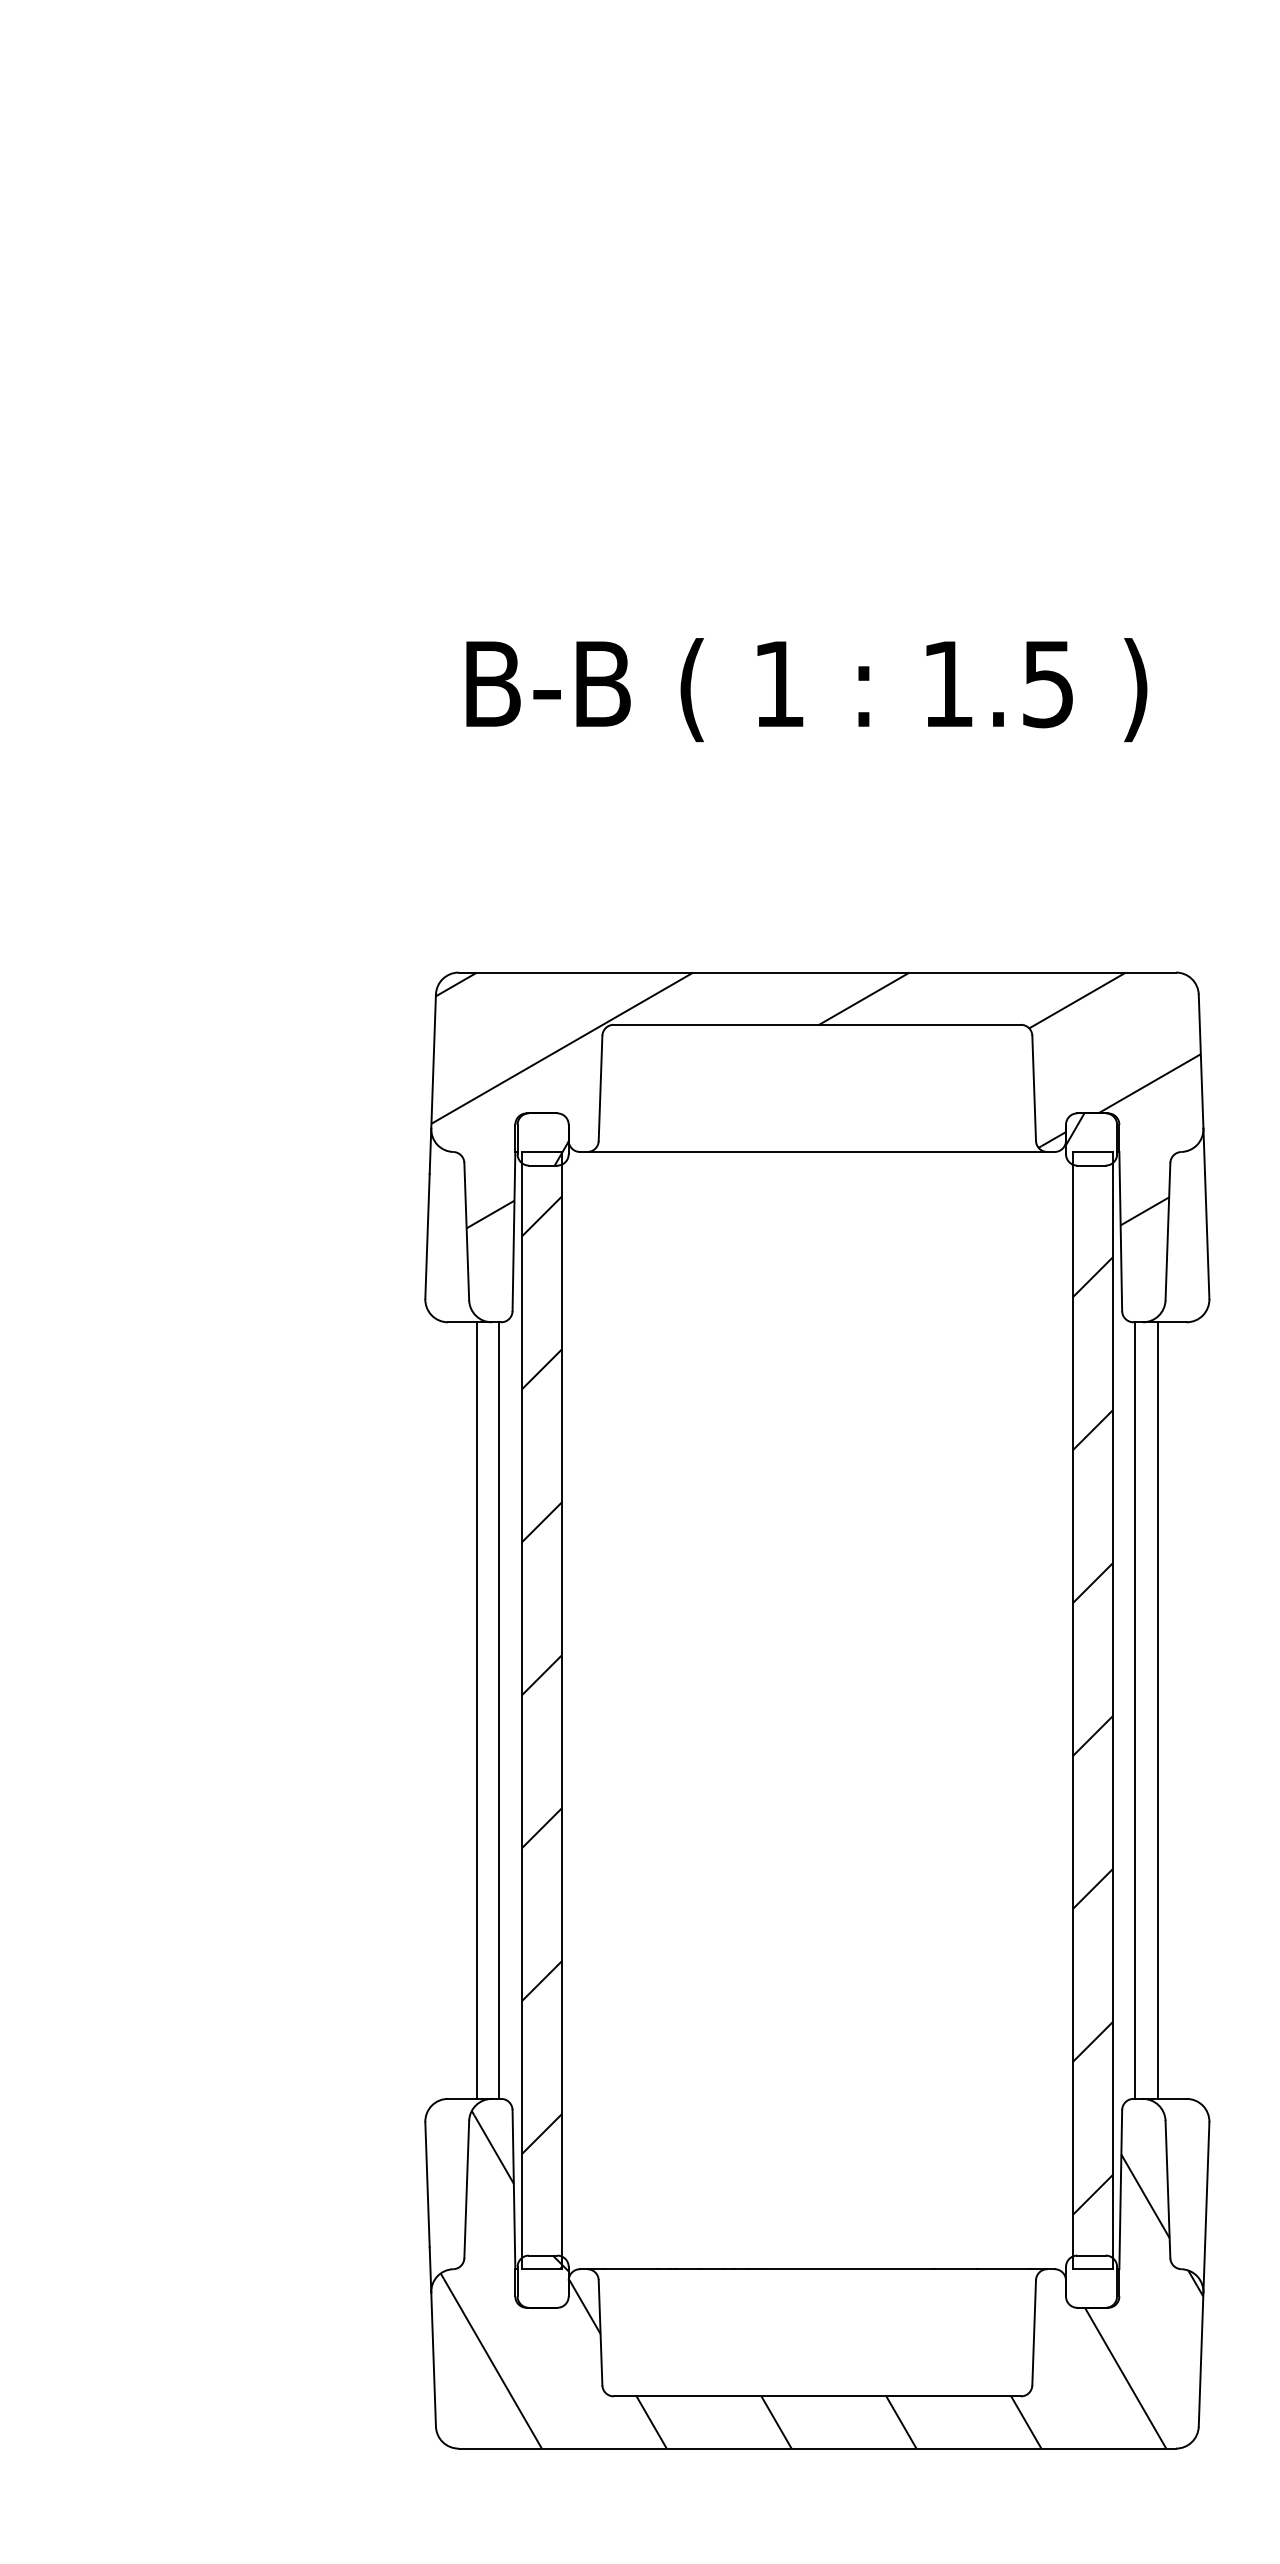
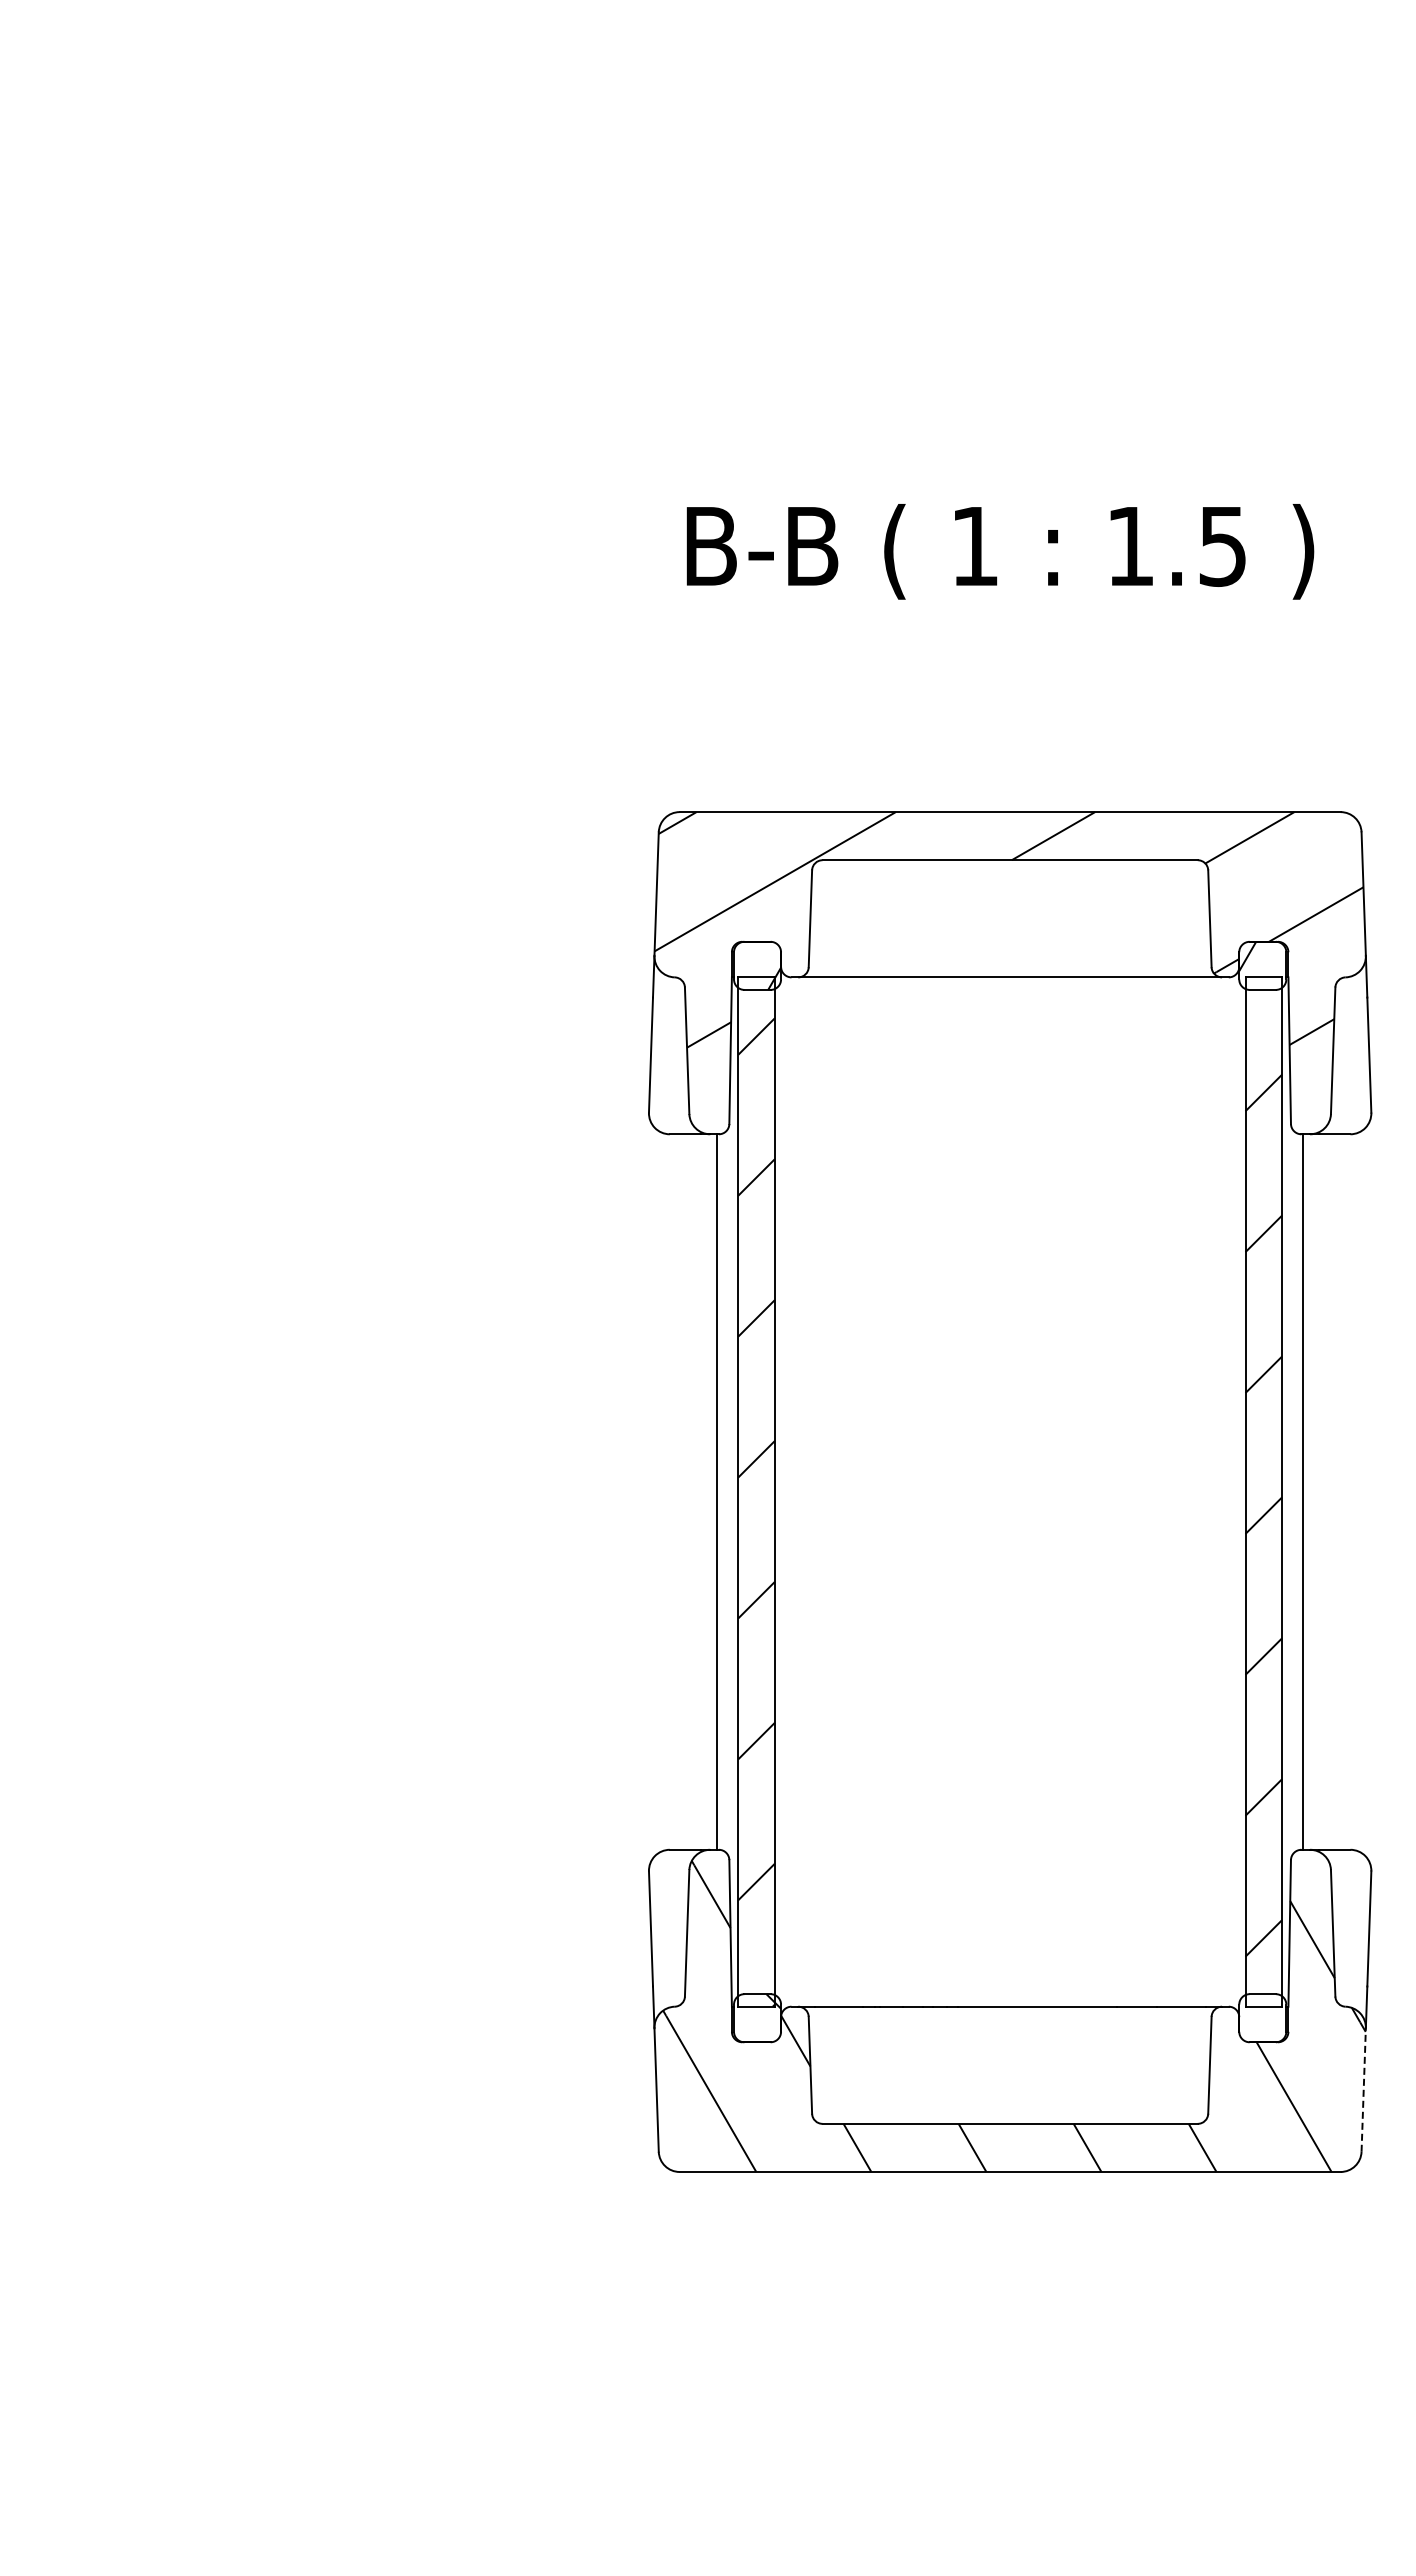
line: (476, 1710) -> (696, 1491), removed
line: (1157, 1710) -> (1323, 1491), removed
line: (1200, 2360) -> (1363, 2090), solid -> dashed

